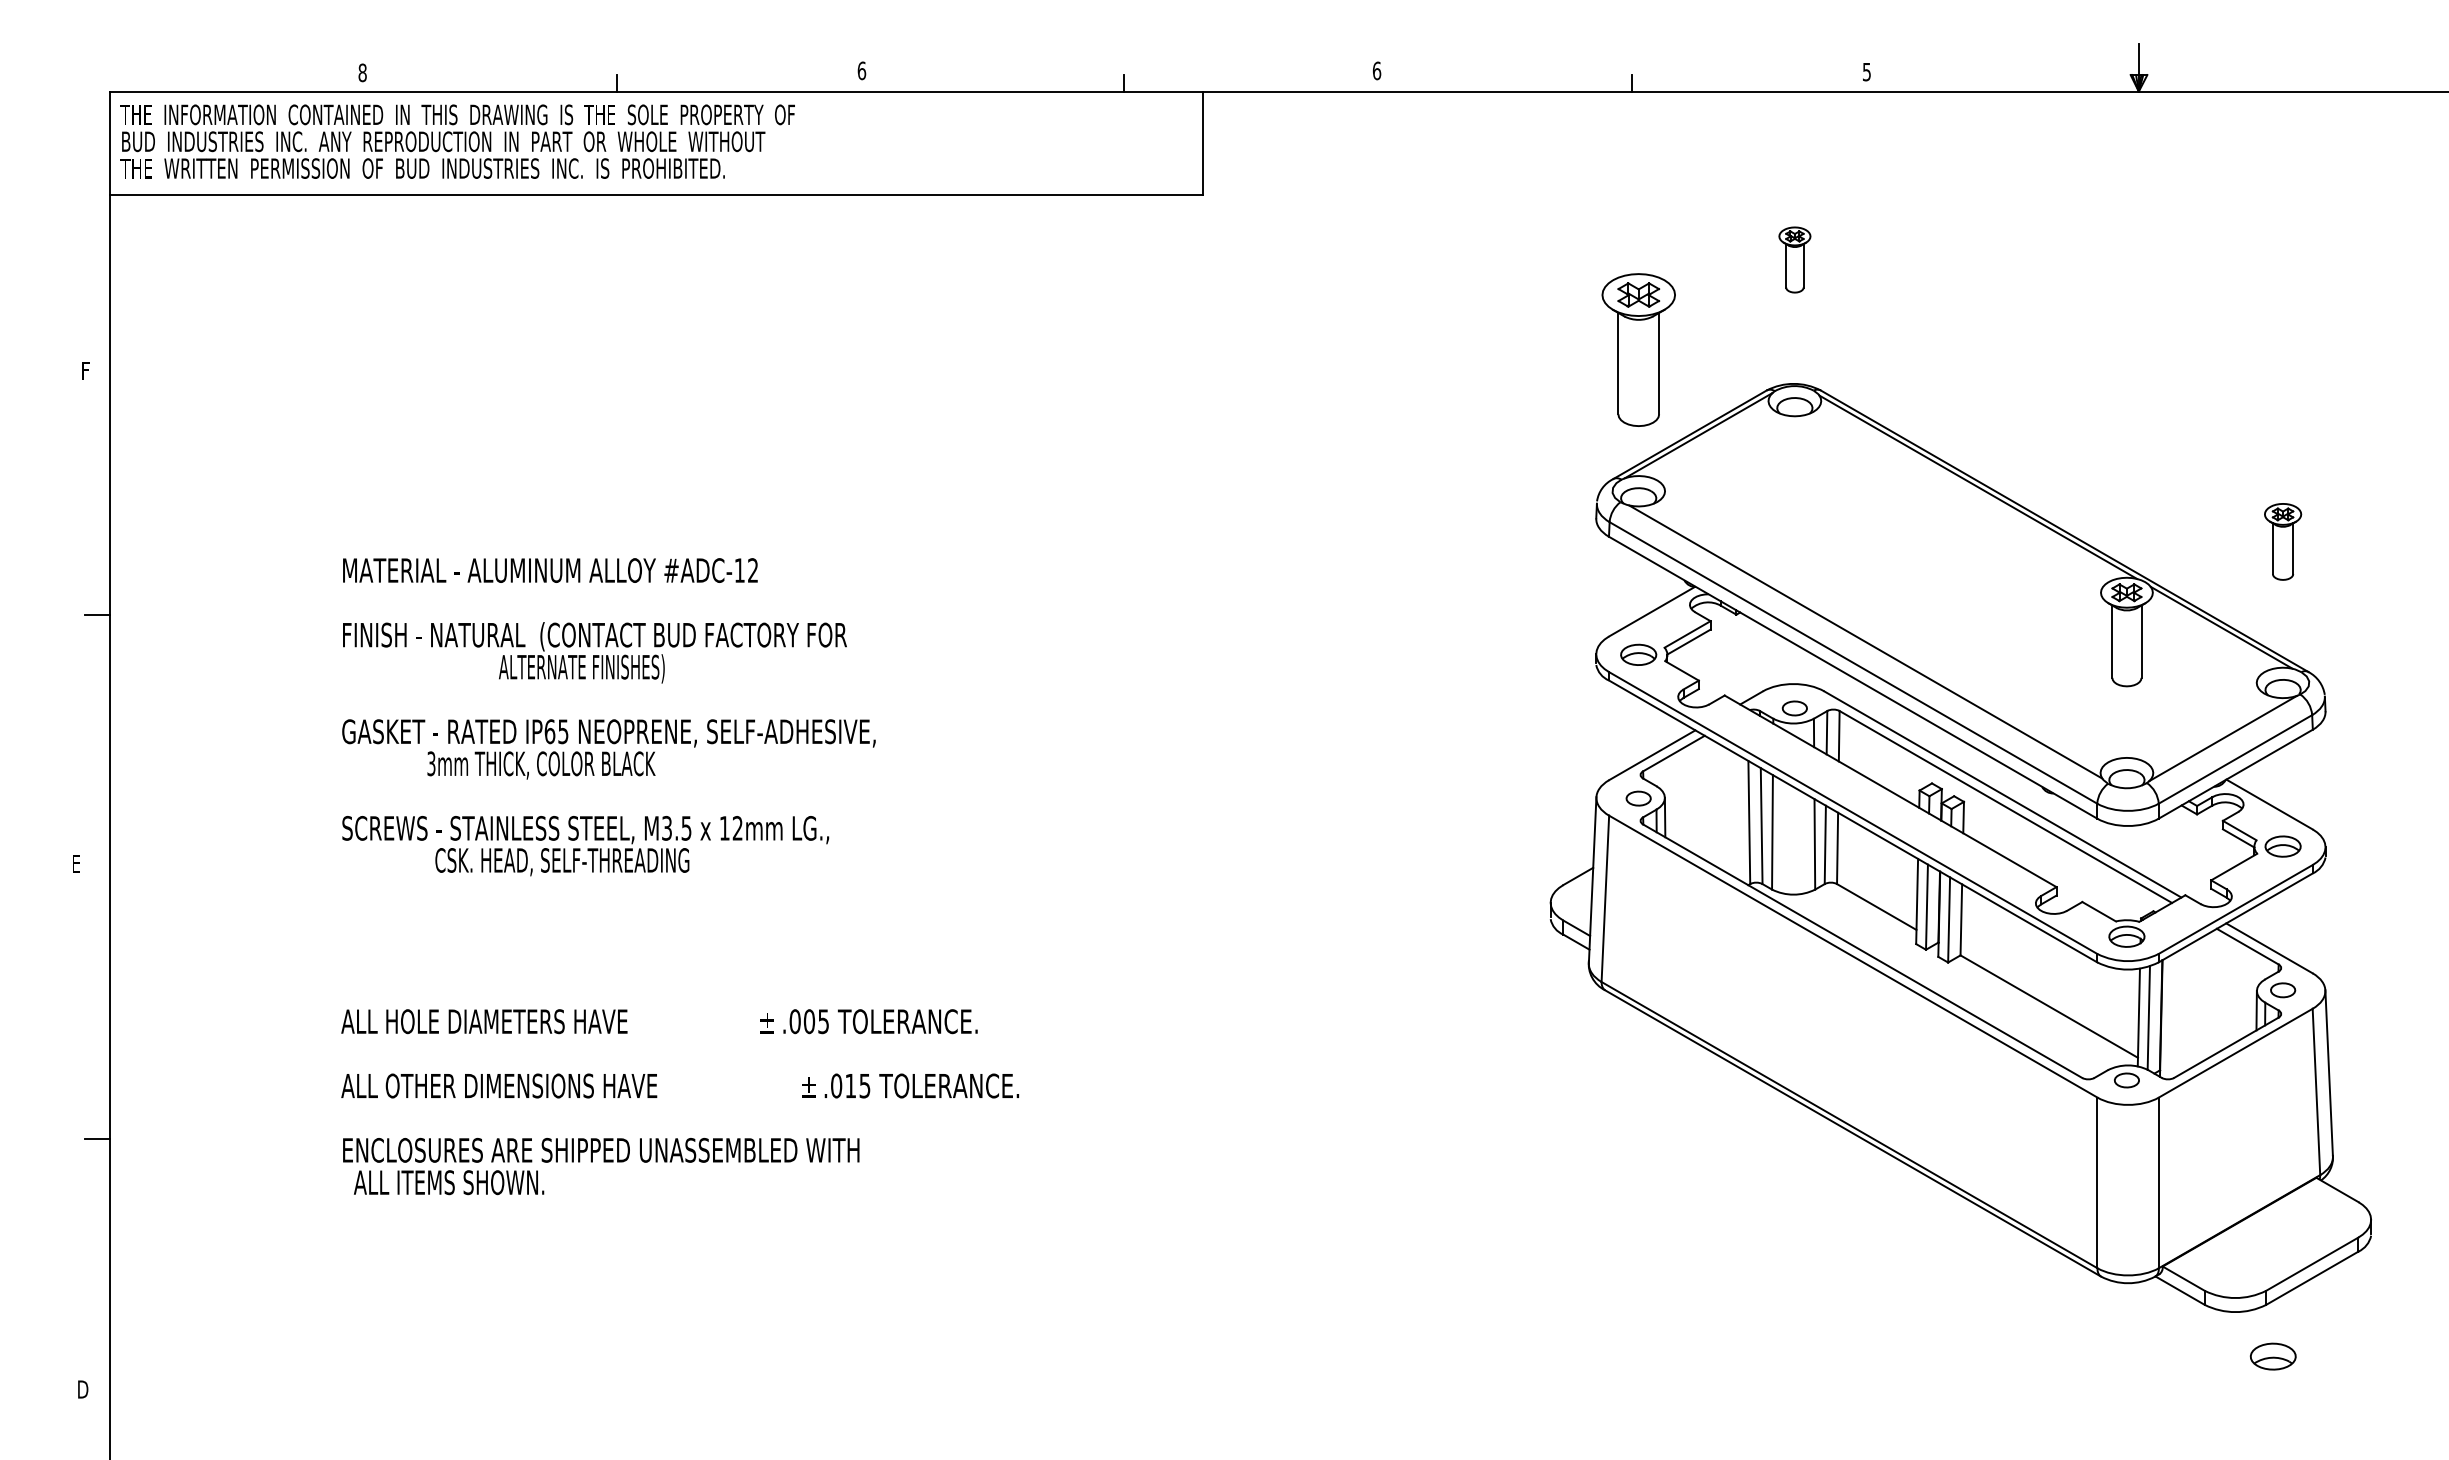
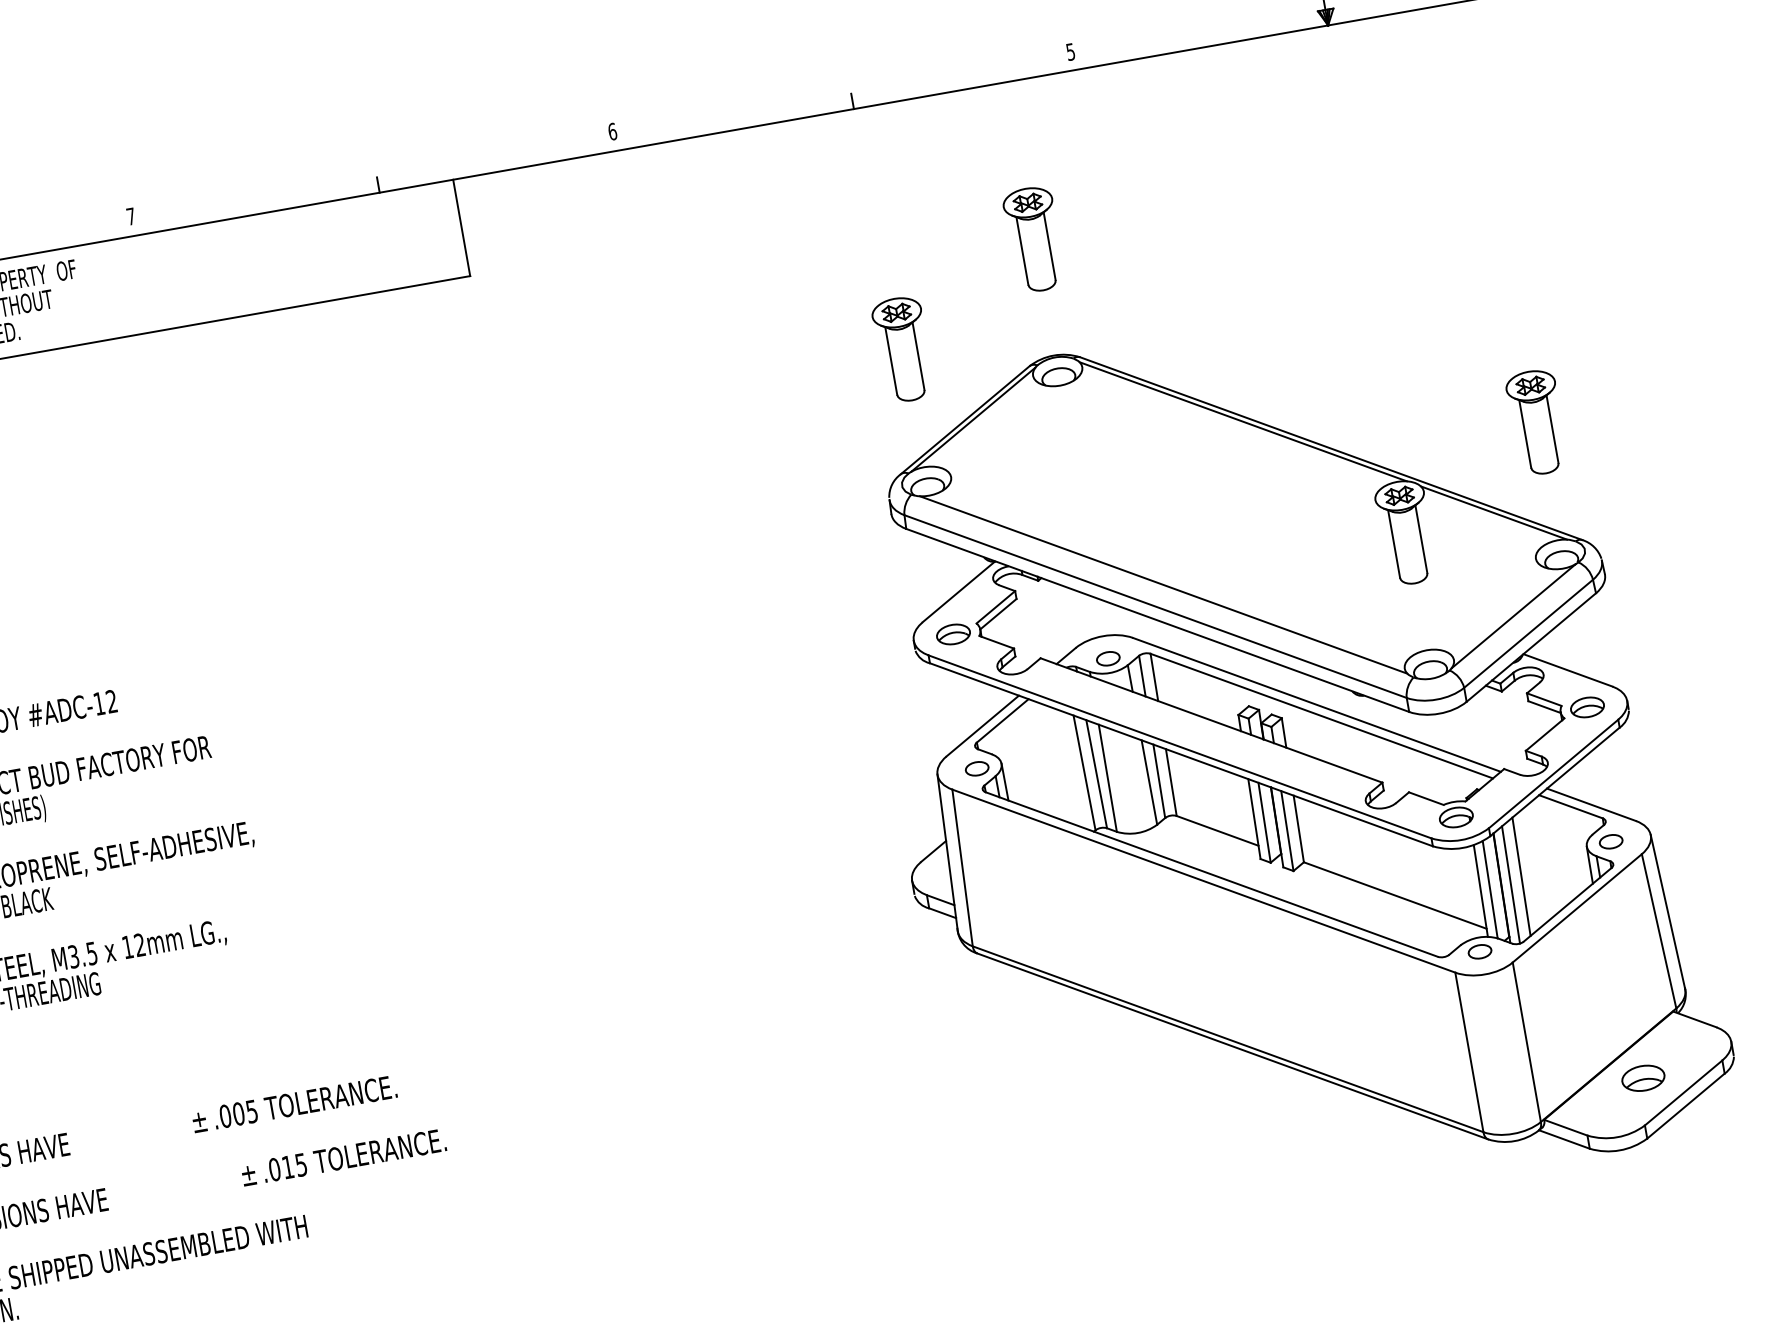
text: (861, 70) -> (130, 216), 6 -> 7
part: (1794, 259) -> (1033, 239), size x1.67
part: (1638, 350) -> (903, 349), size x0.71
part: (2282, 541) -> (1536, 422), size x1.43
line: (2183, 1010) -> (1521, 877), added
line: (2170, 1016) -> (1510, 884), added
part: (2272, 1356) -> (1642, 1078), moved

